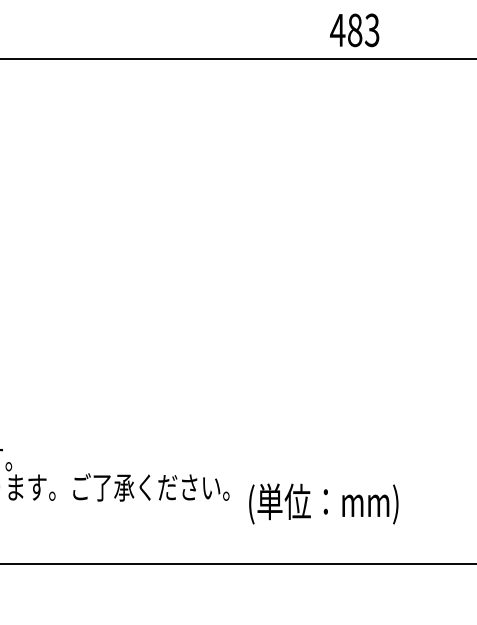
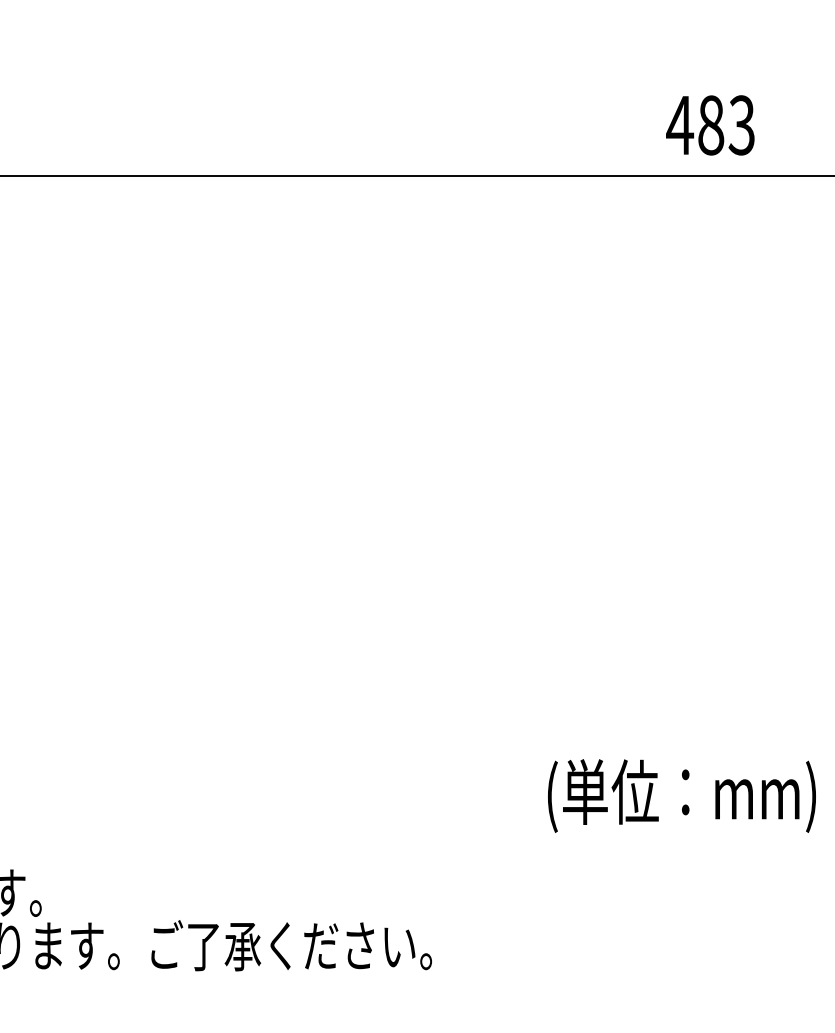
text: (354, 30) -> (710, 125), moved
text: (323, 503) -> (681, 795), moved

